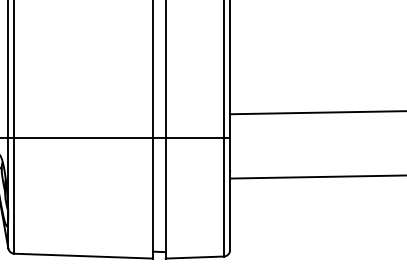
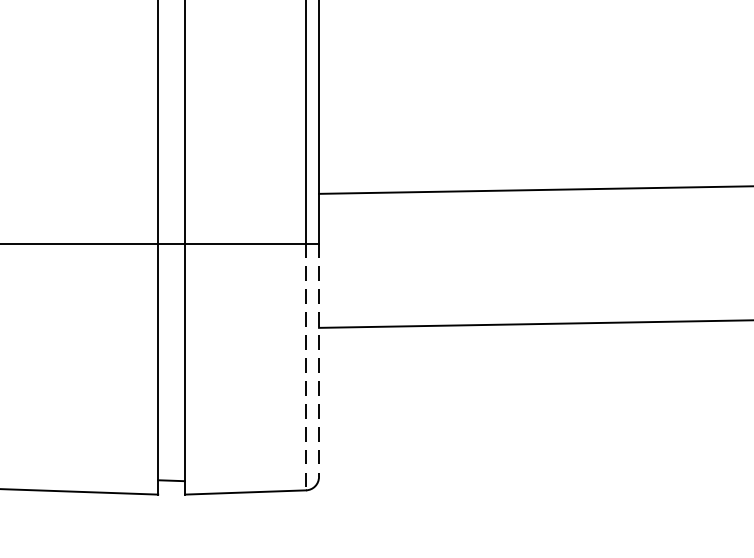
line: (230, 194) -> (319, 361), solid -> dashed
line: (223, 197) -> (305, 367), solid -> dashed

